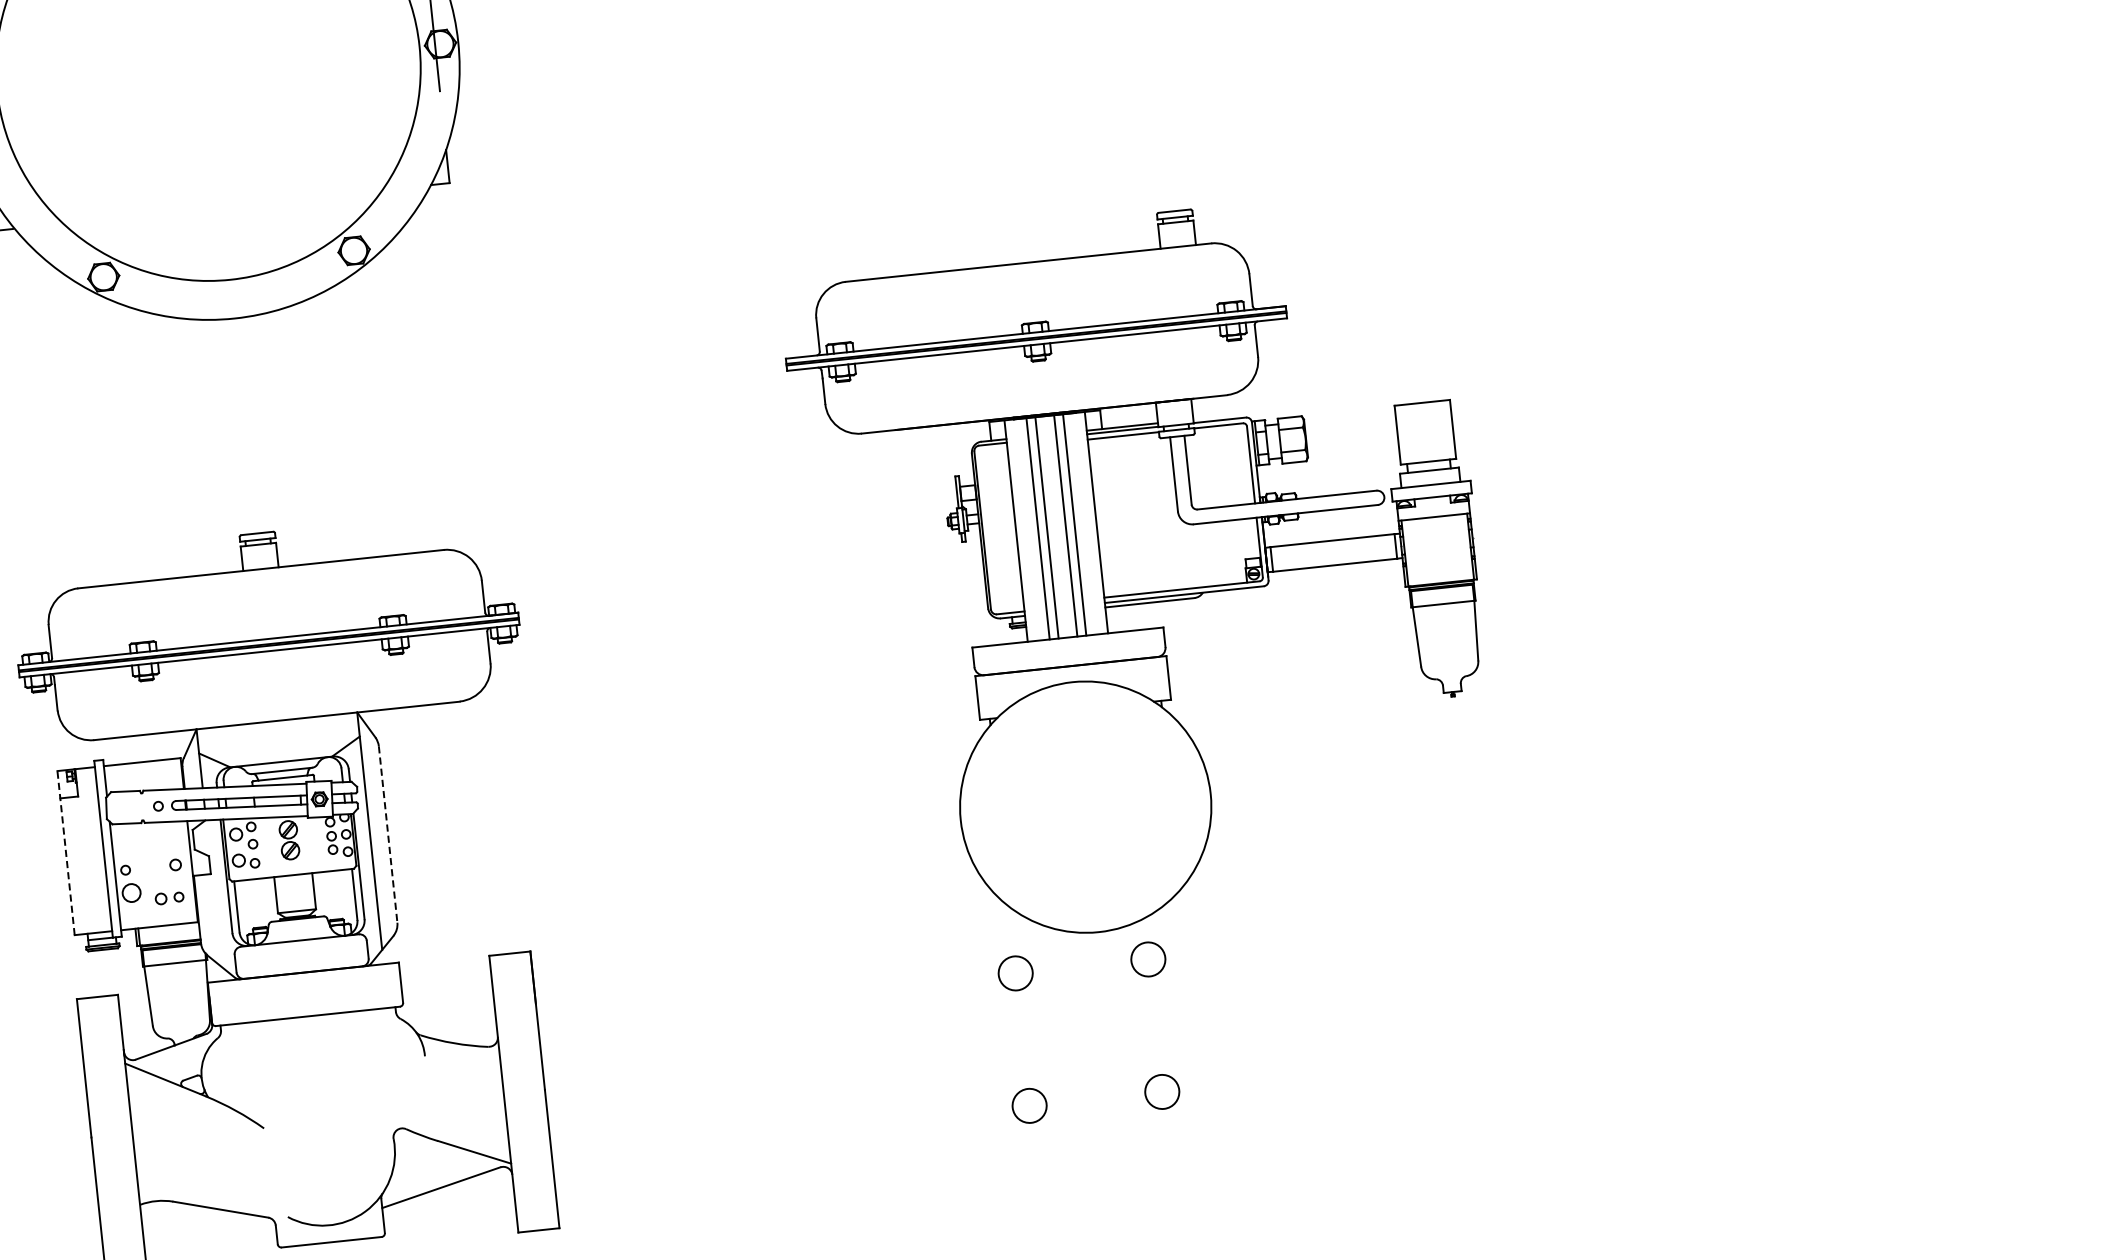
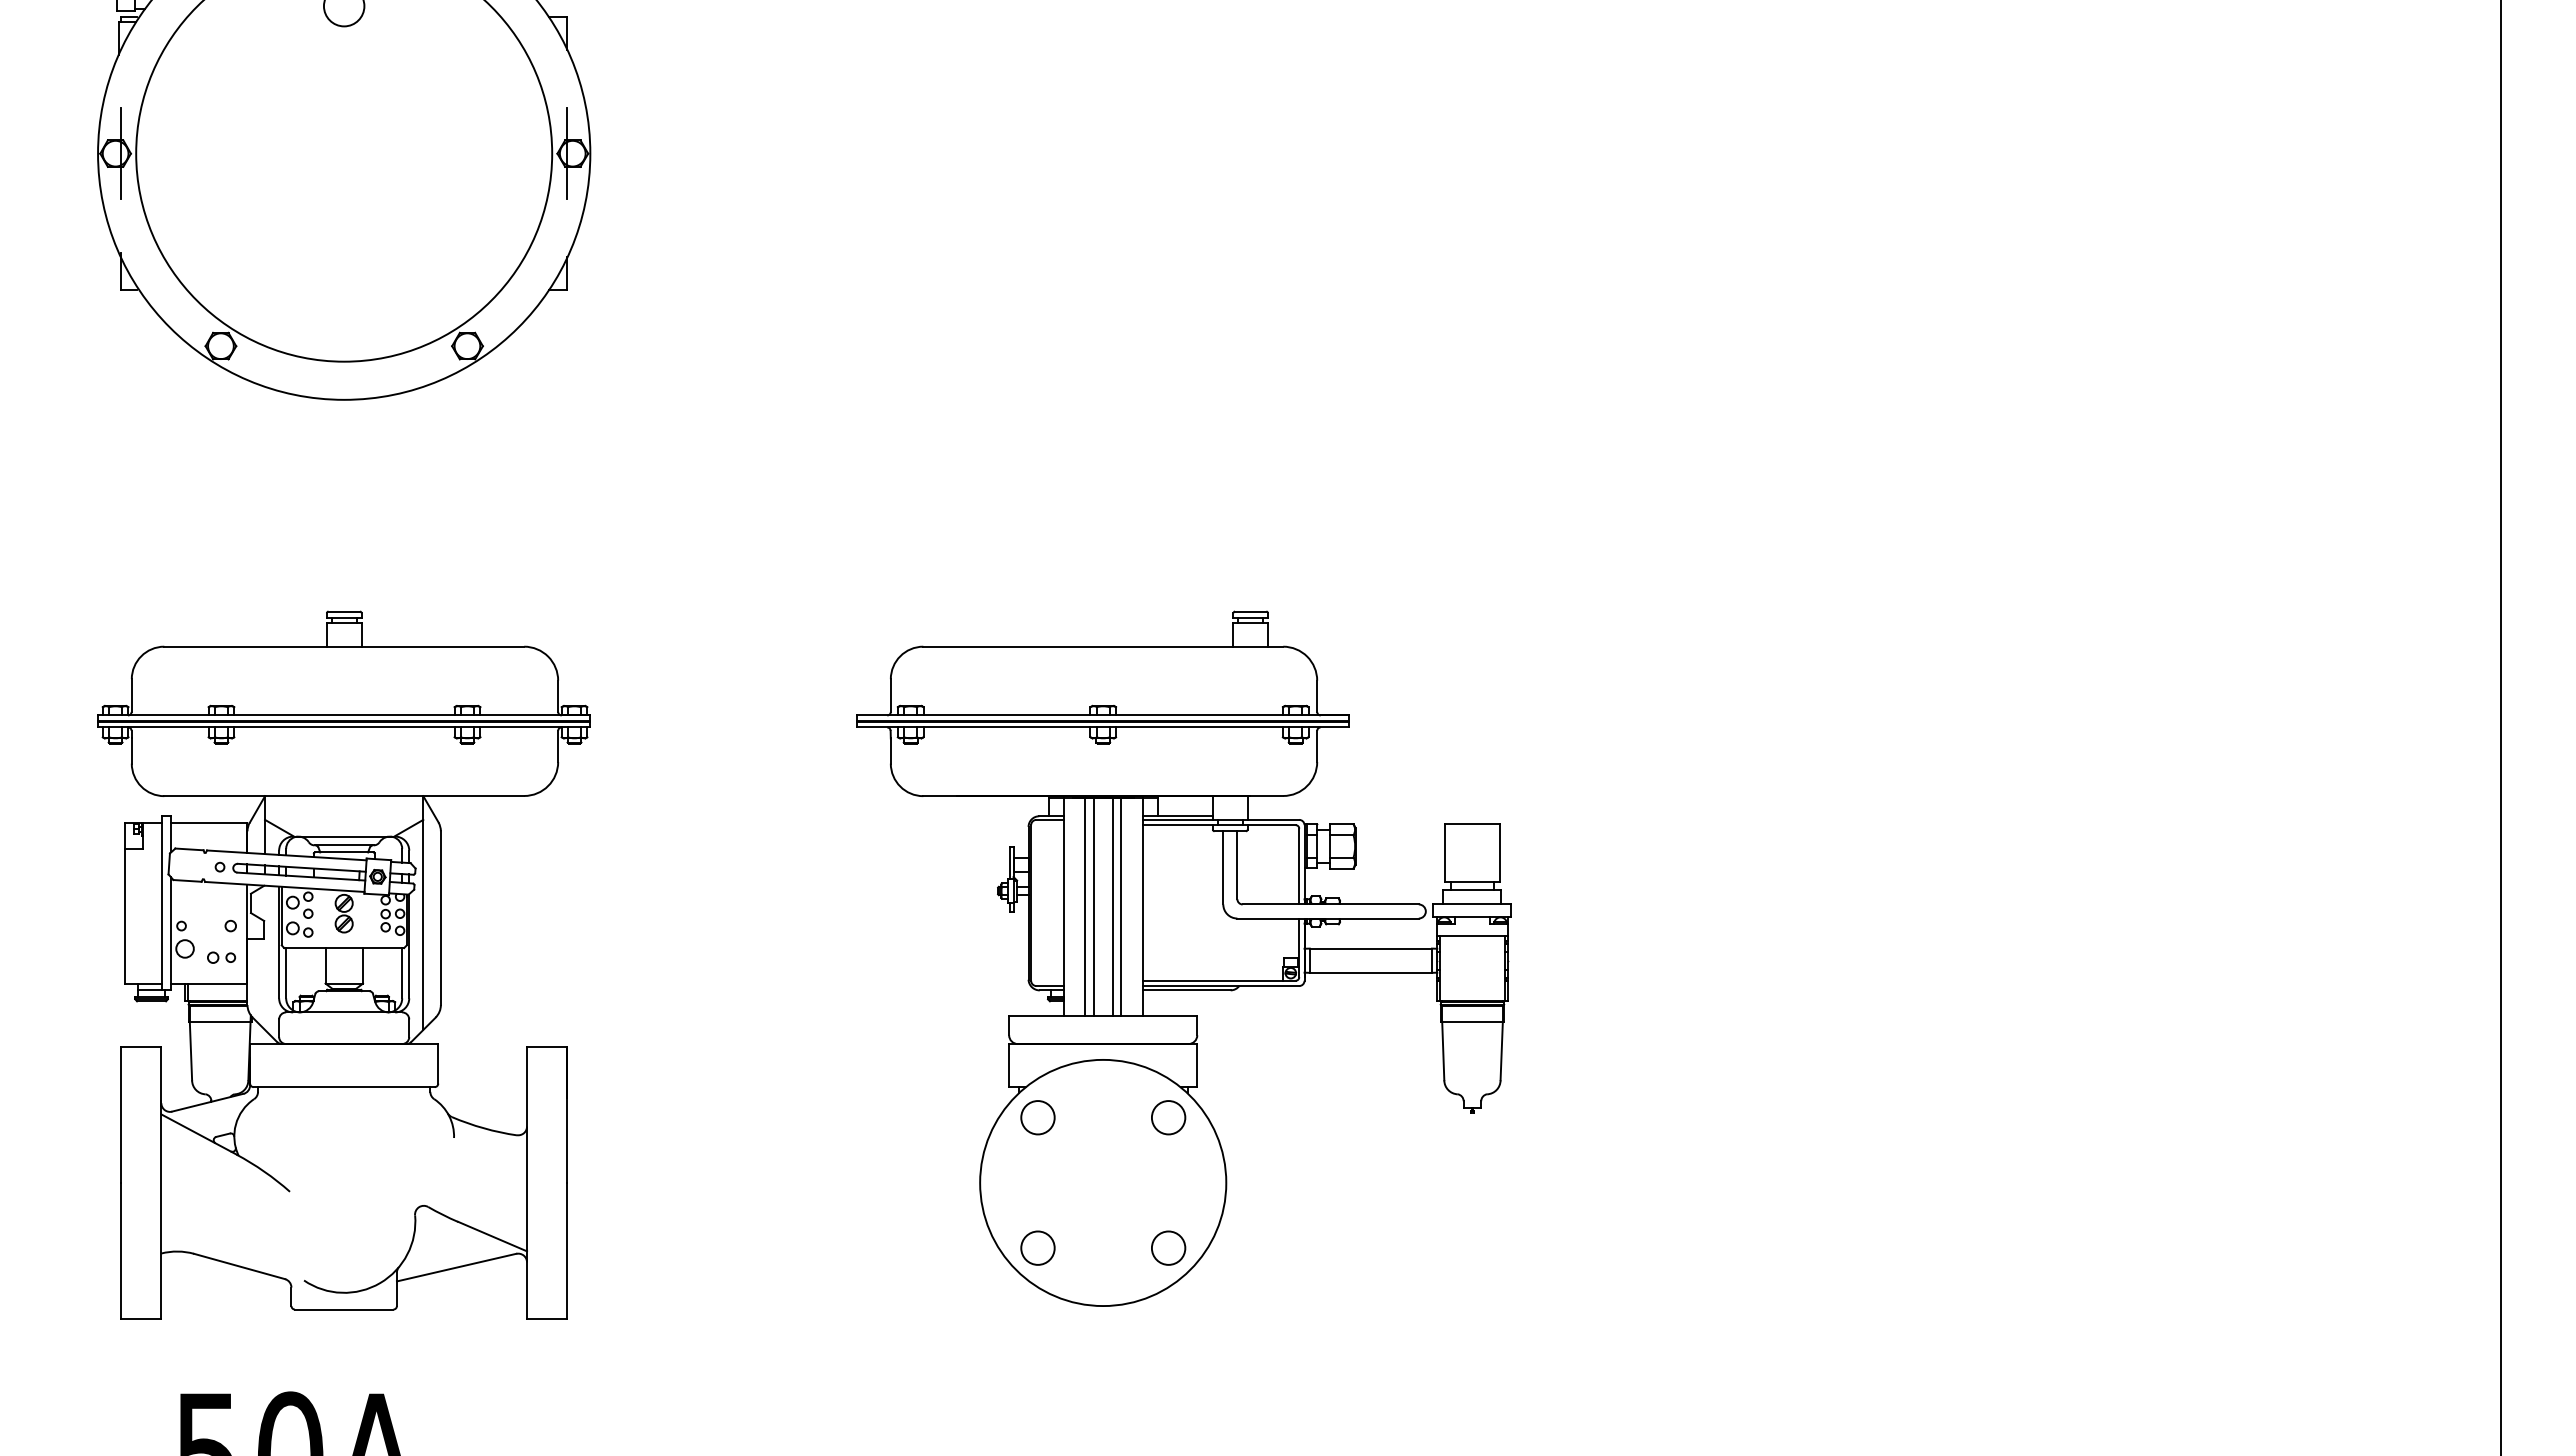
part: (1143, 570) -> (1183, 958), moved
line: (387, 834) -> (440, 918), dashed -> solid
line: (66, 853) -> (125, 903), dashed -> solid

